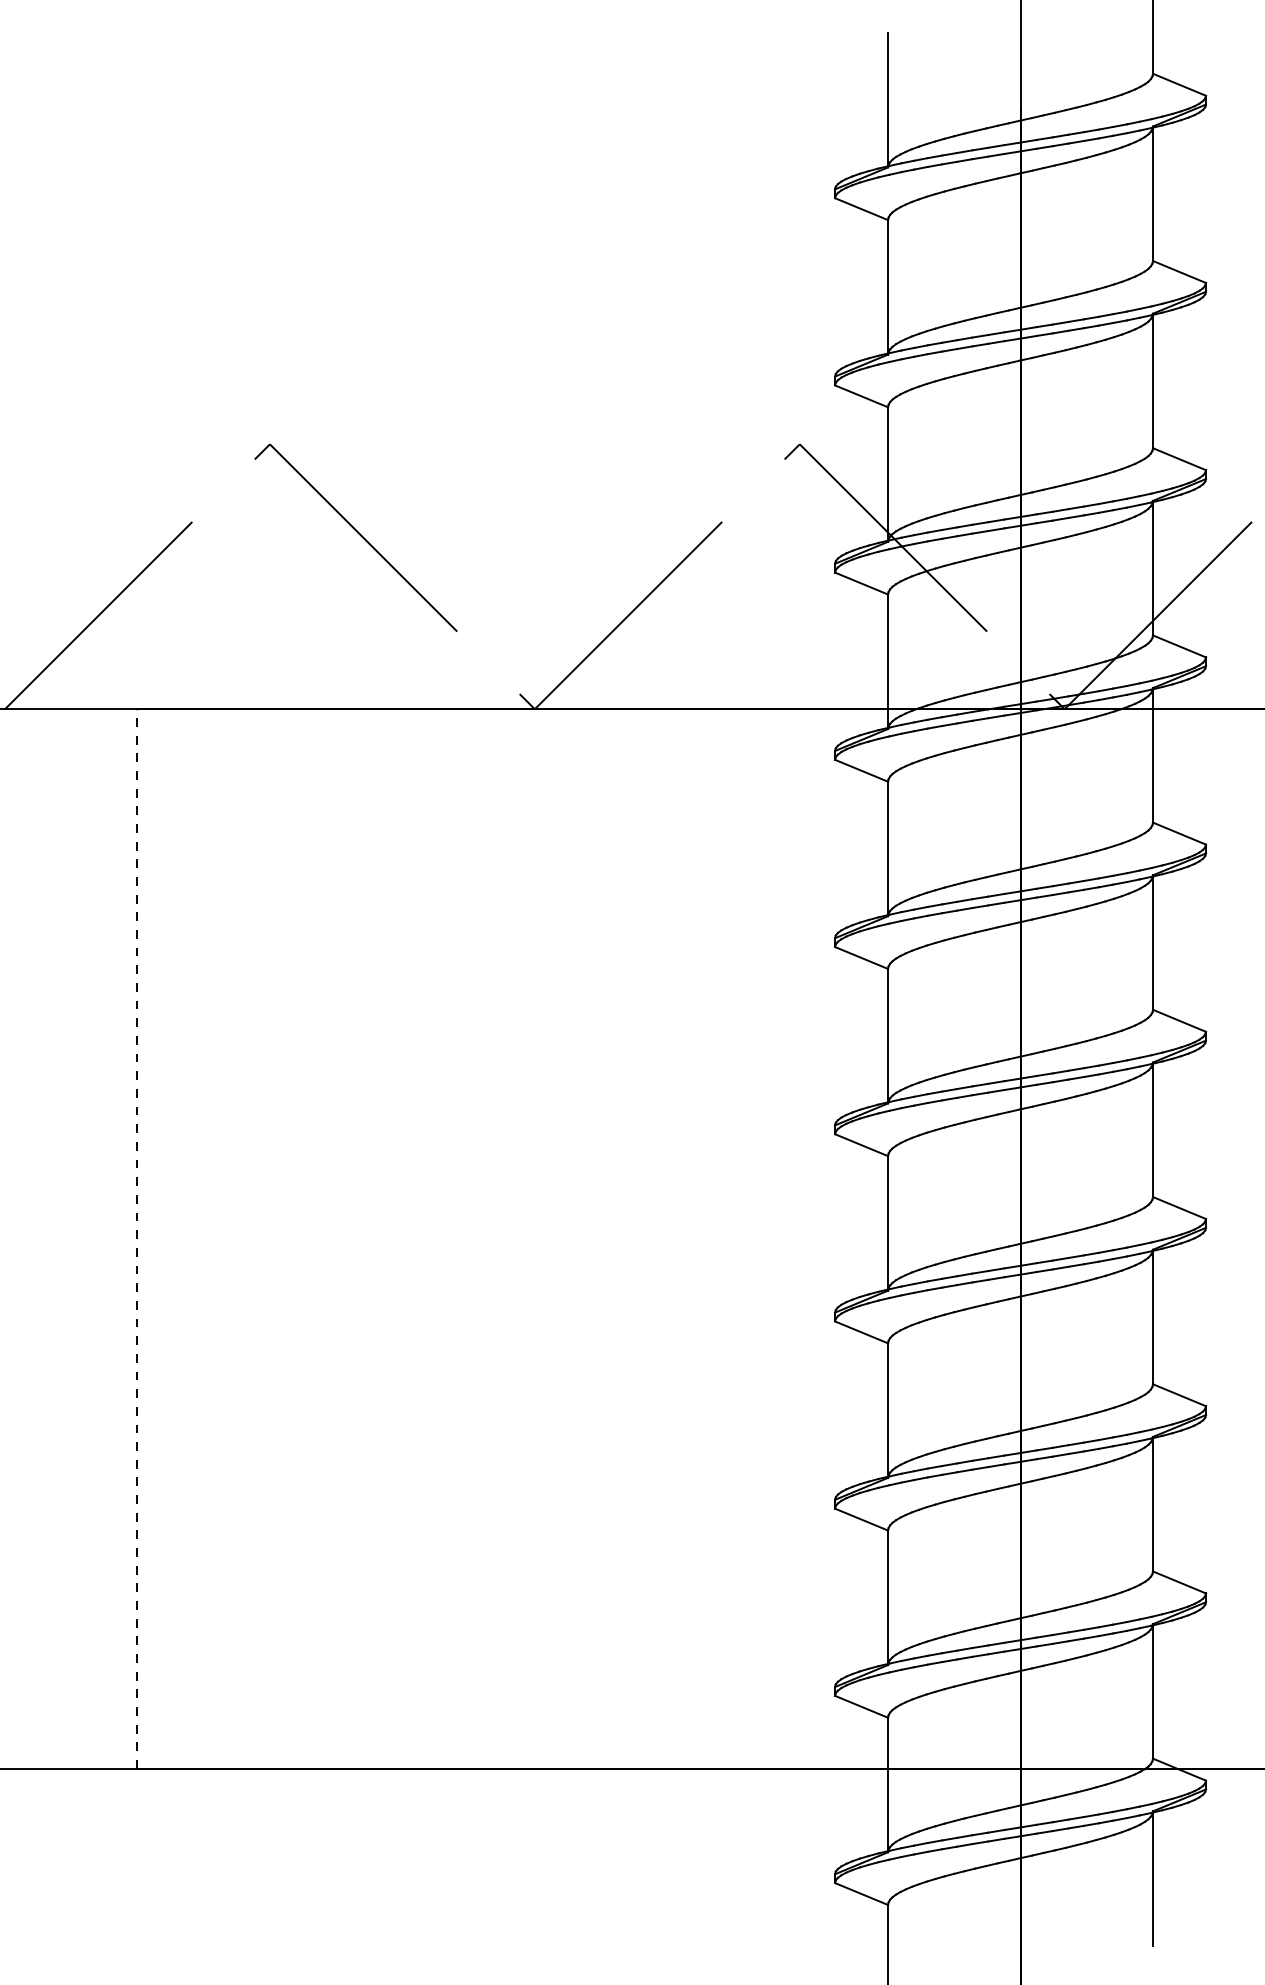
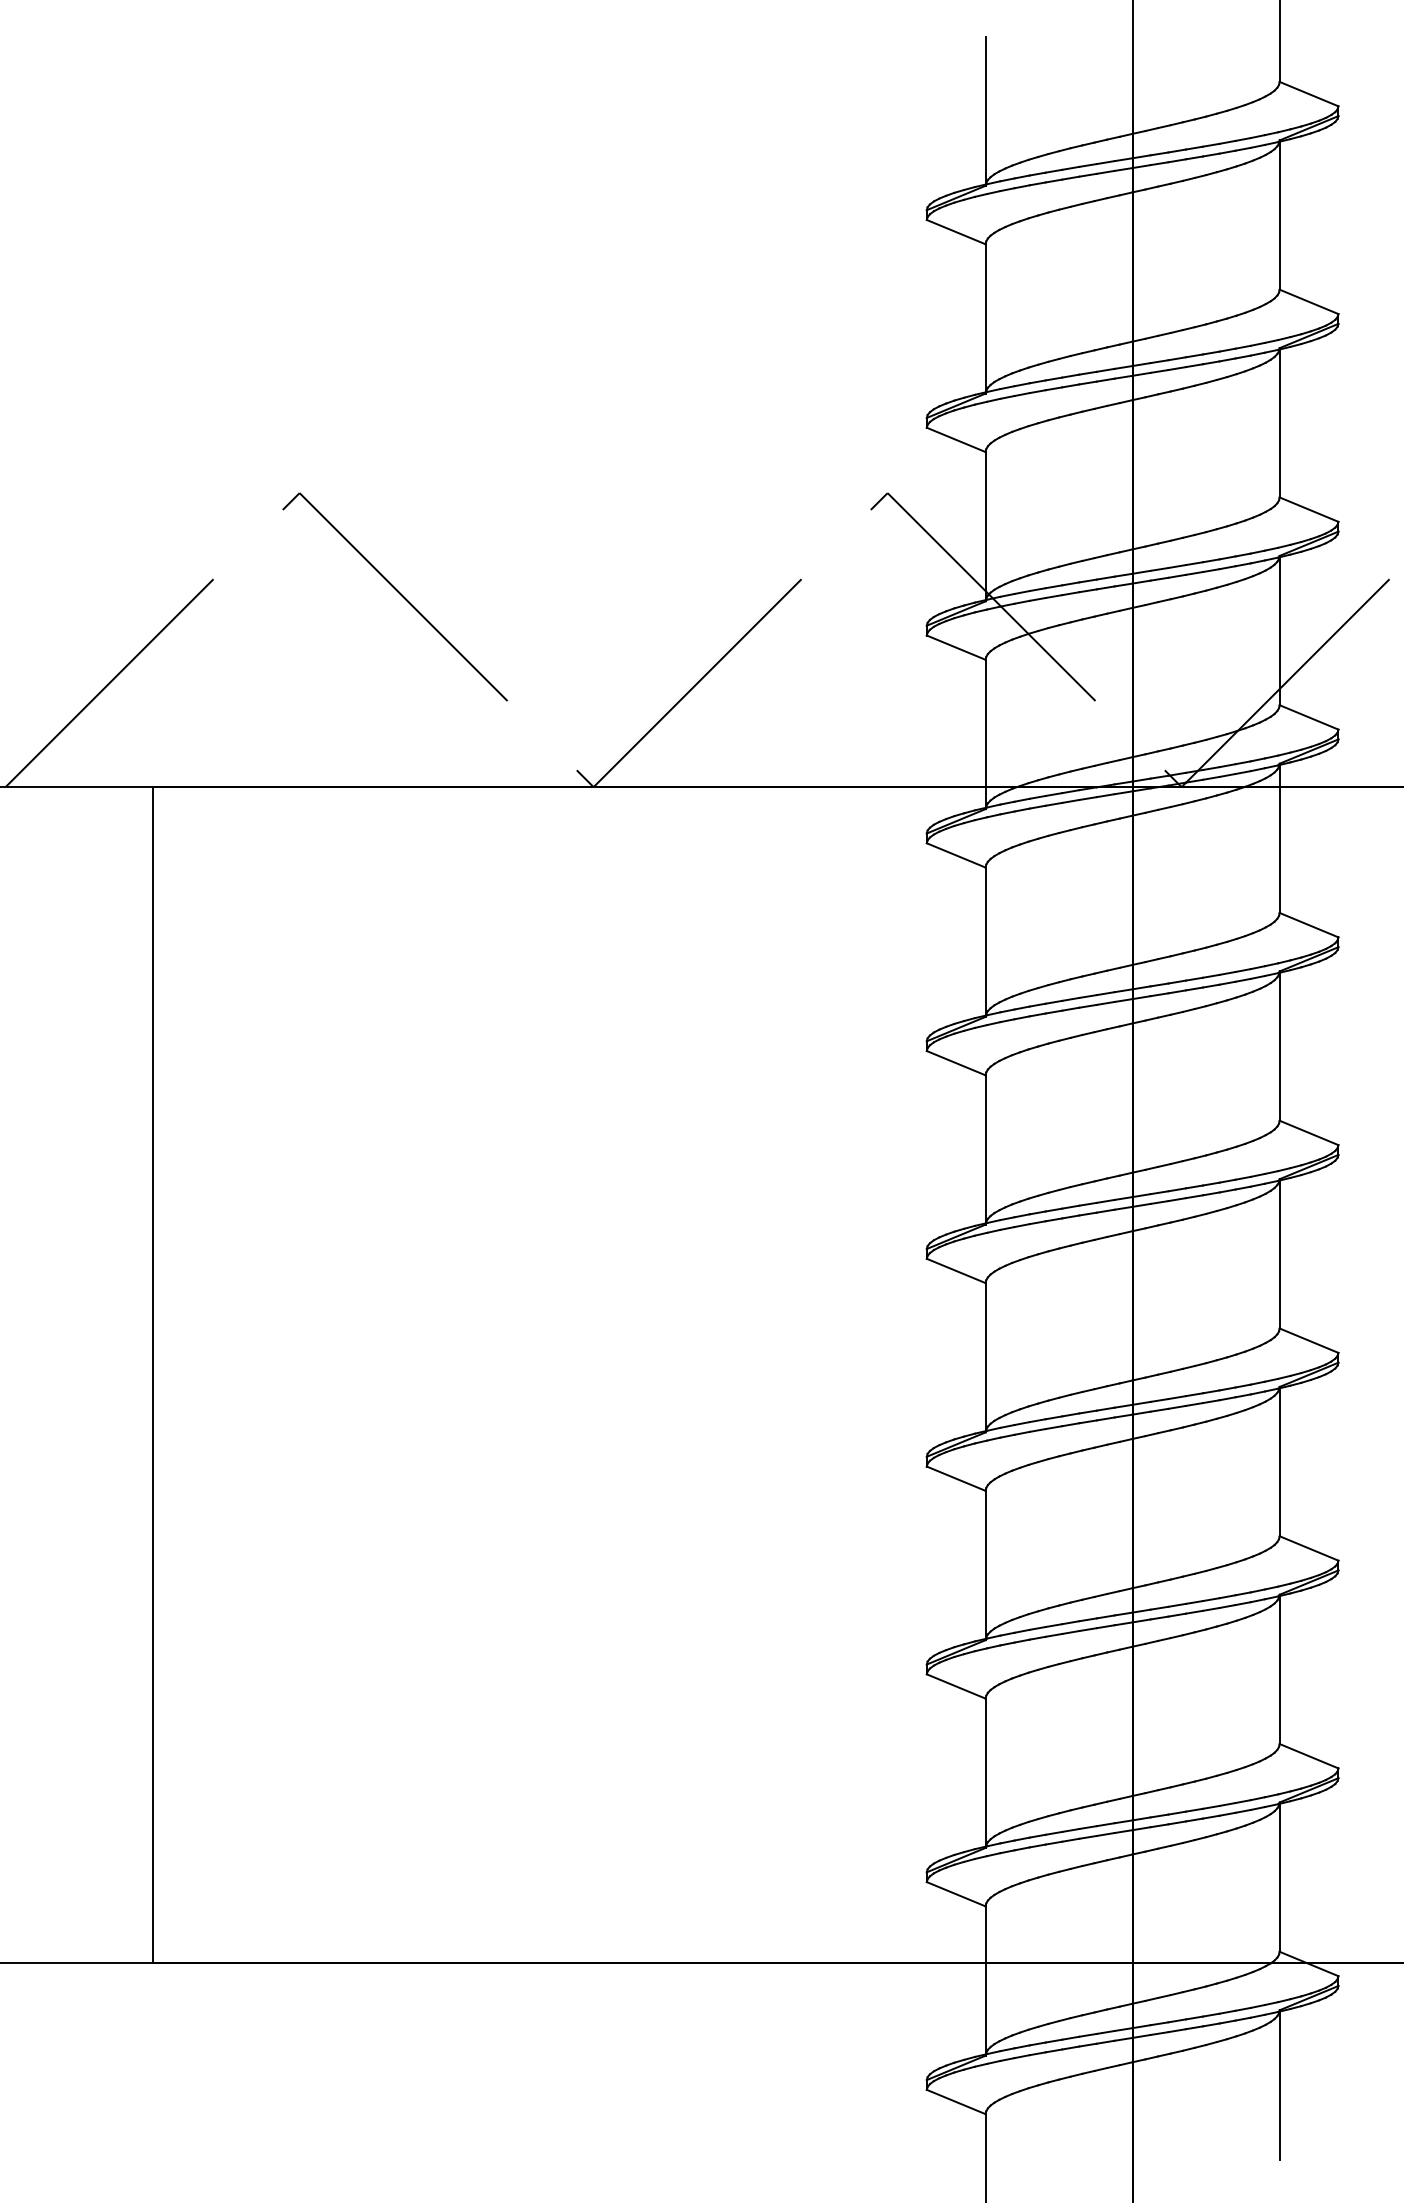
line: (137, 1239) -> (152, 1375), dashed -> solid

